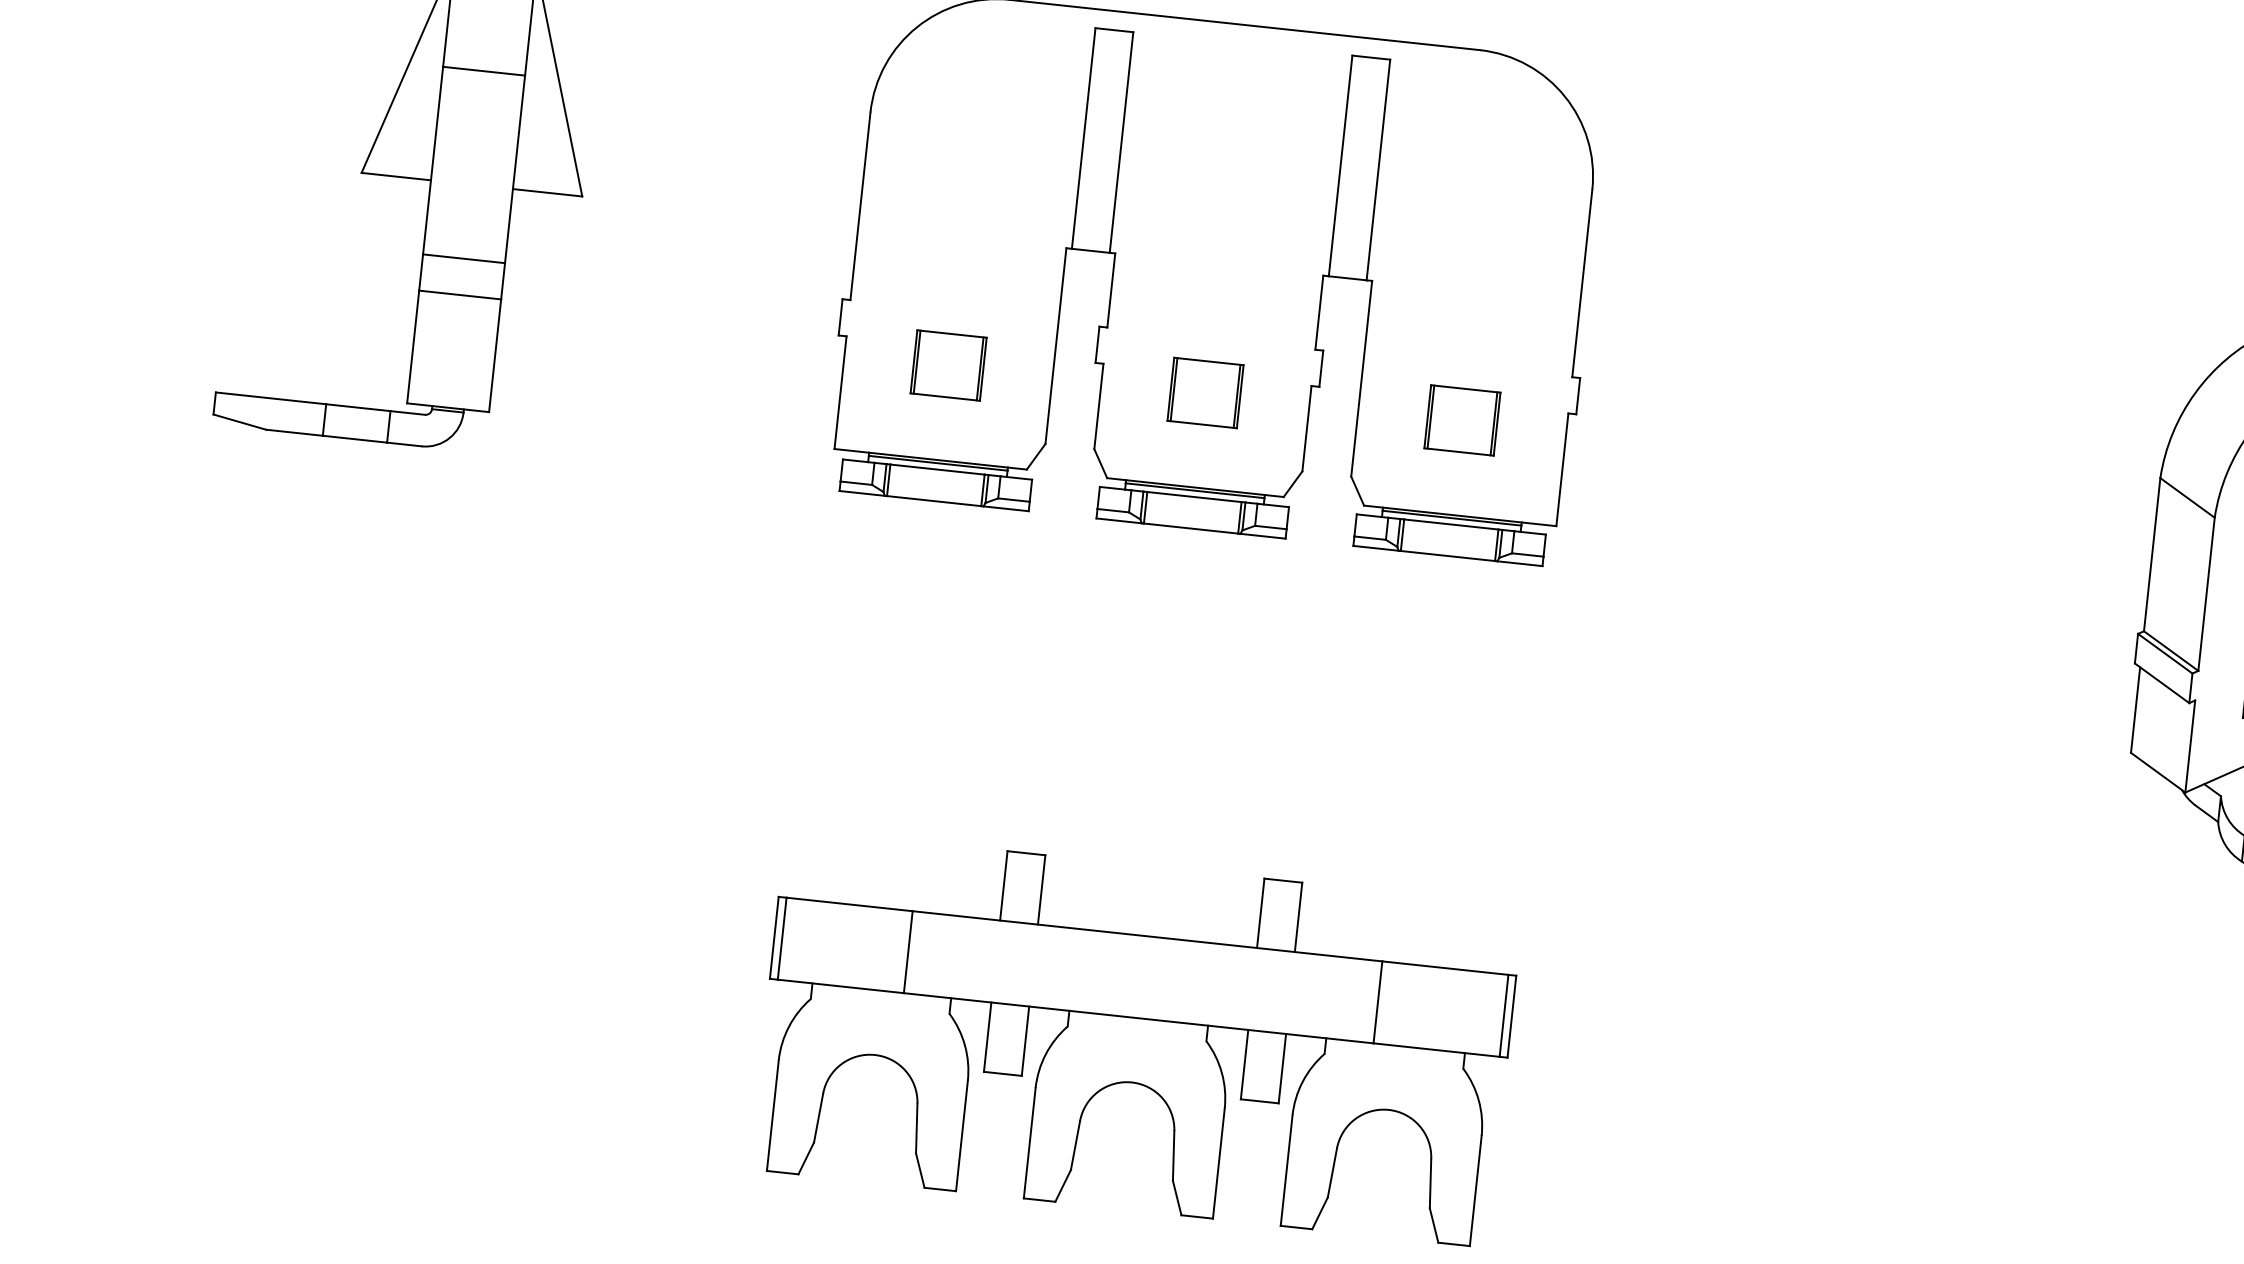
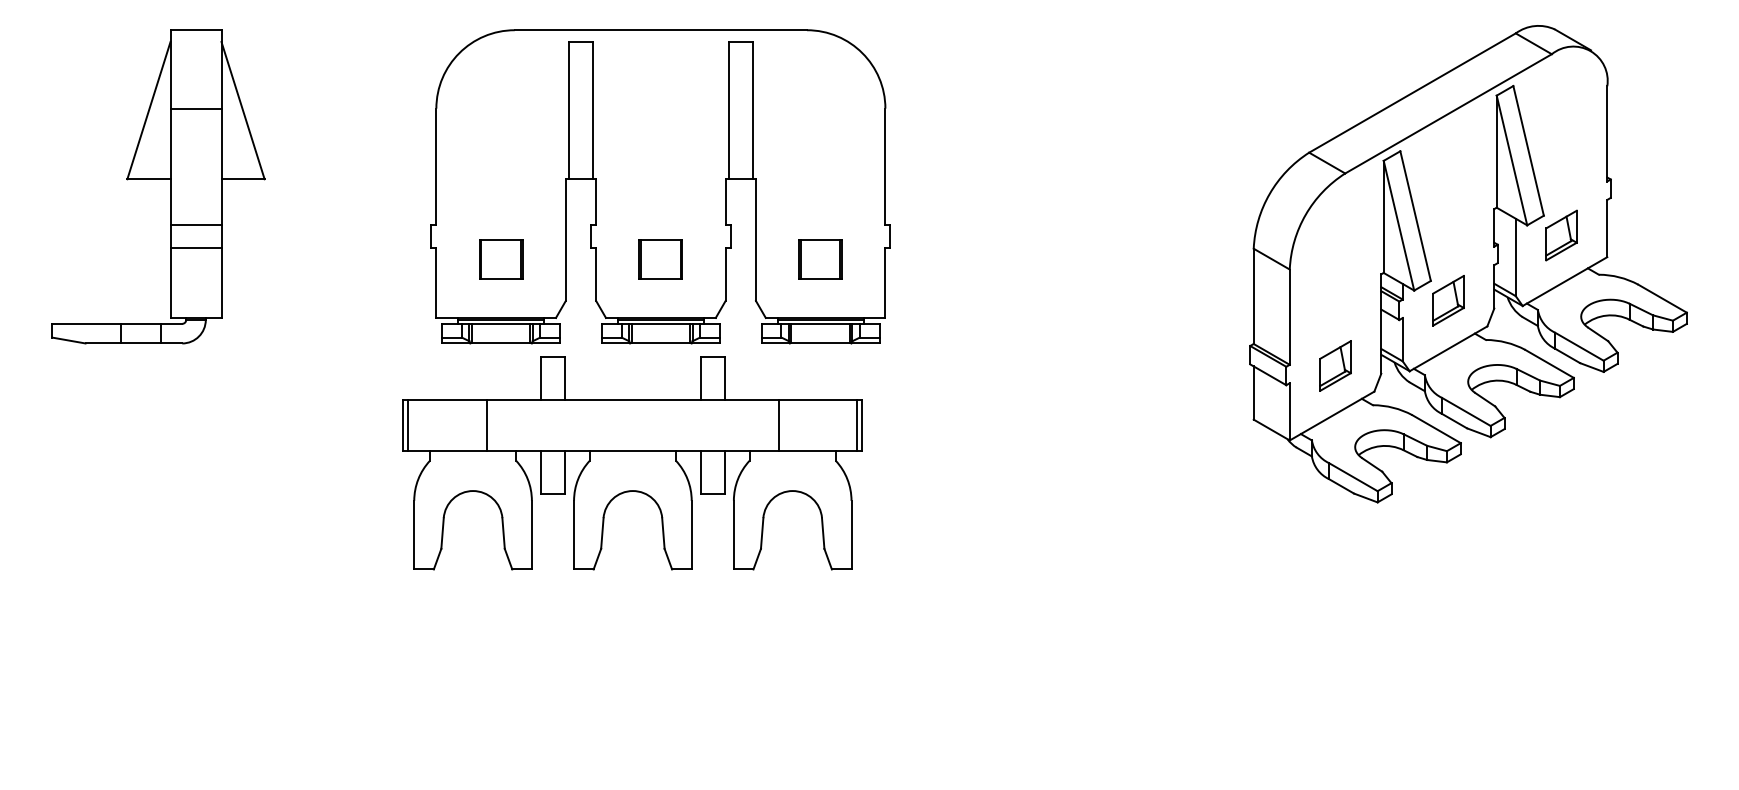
part: (1135, 1038) -> (632, 463), moved

